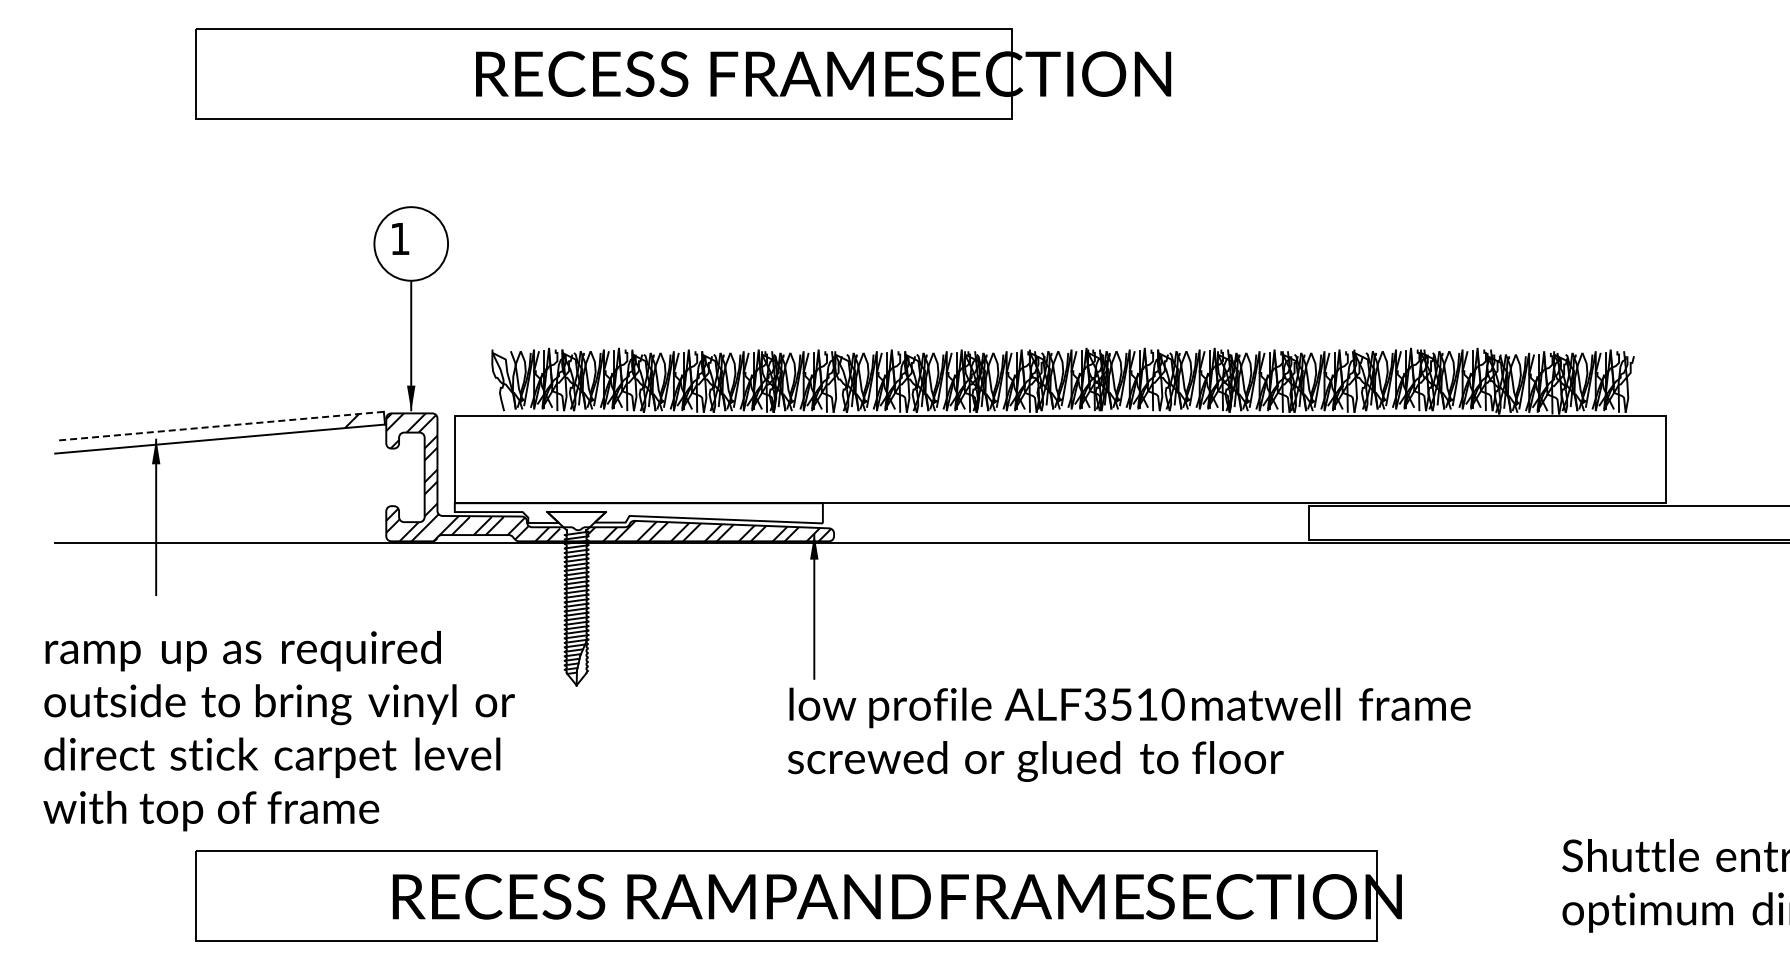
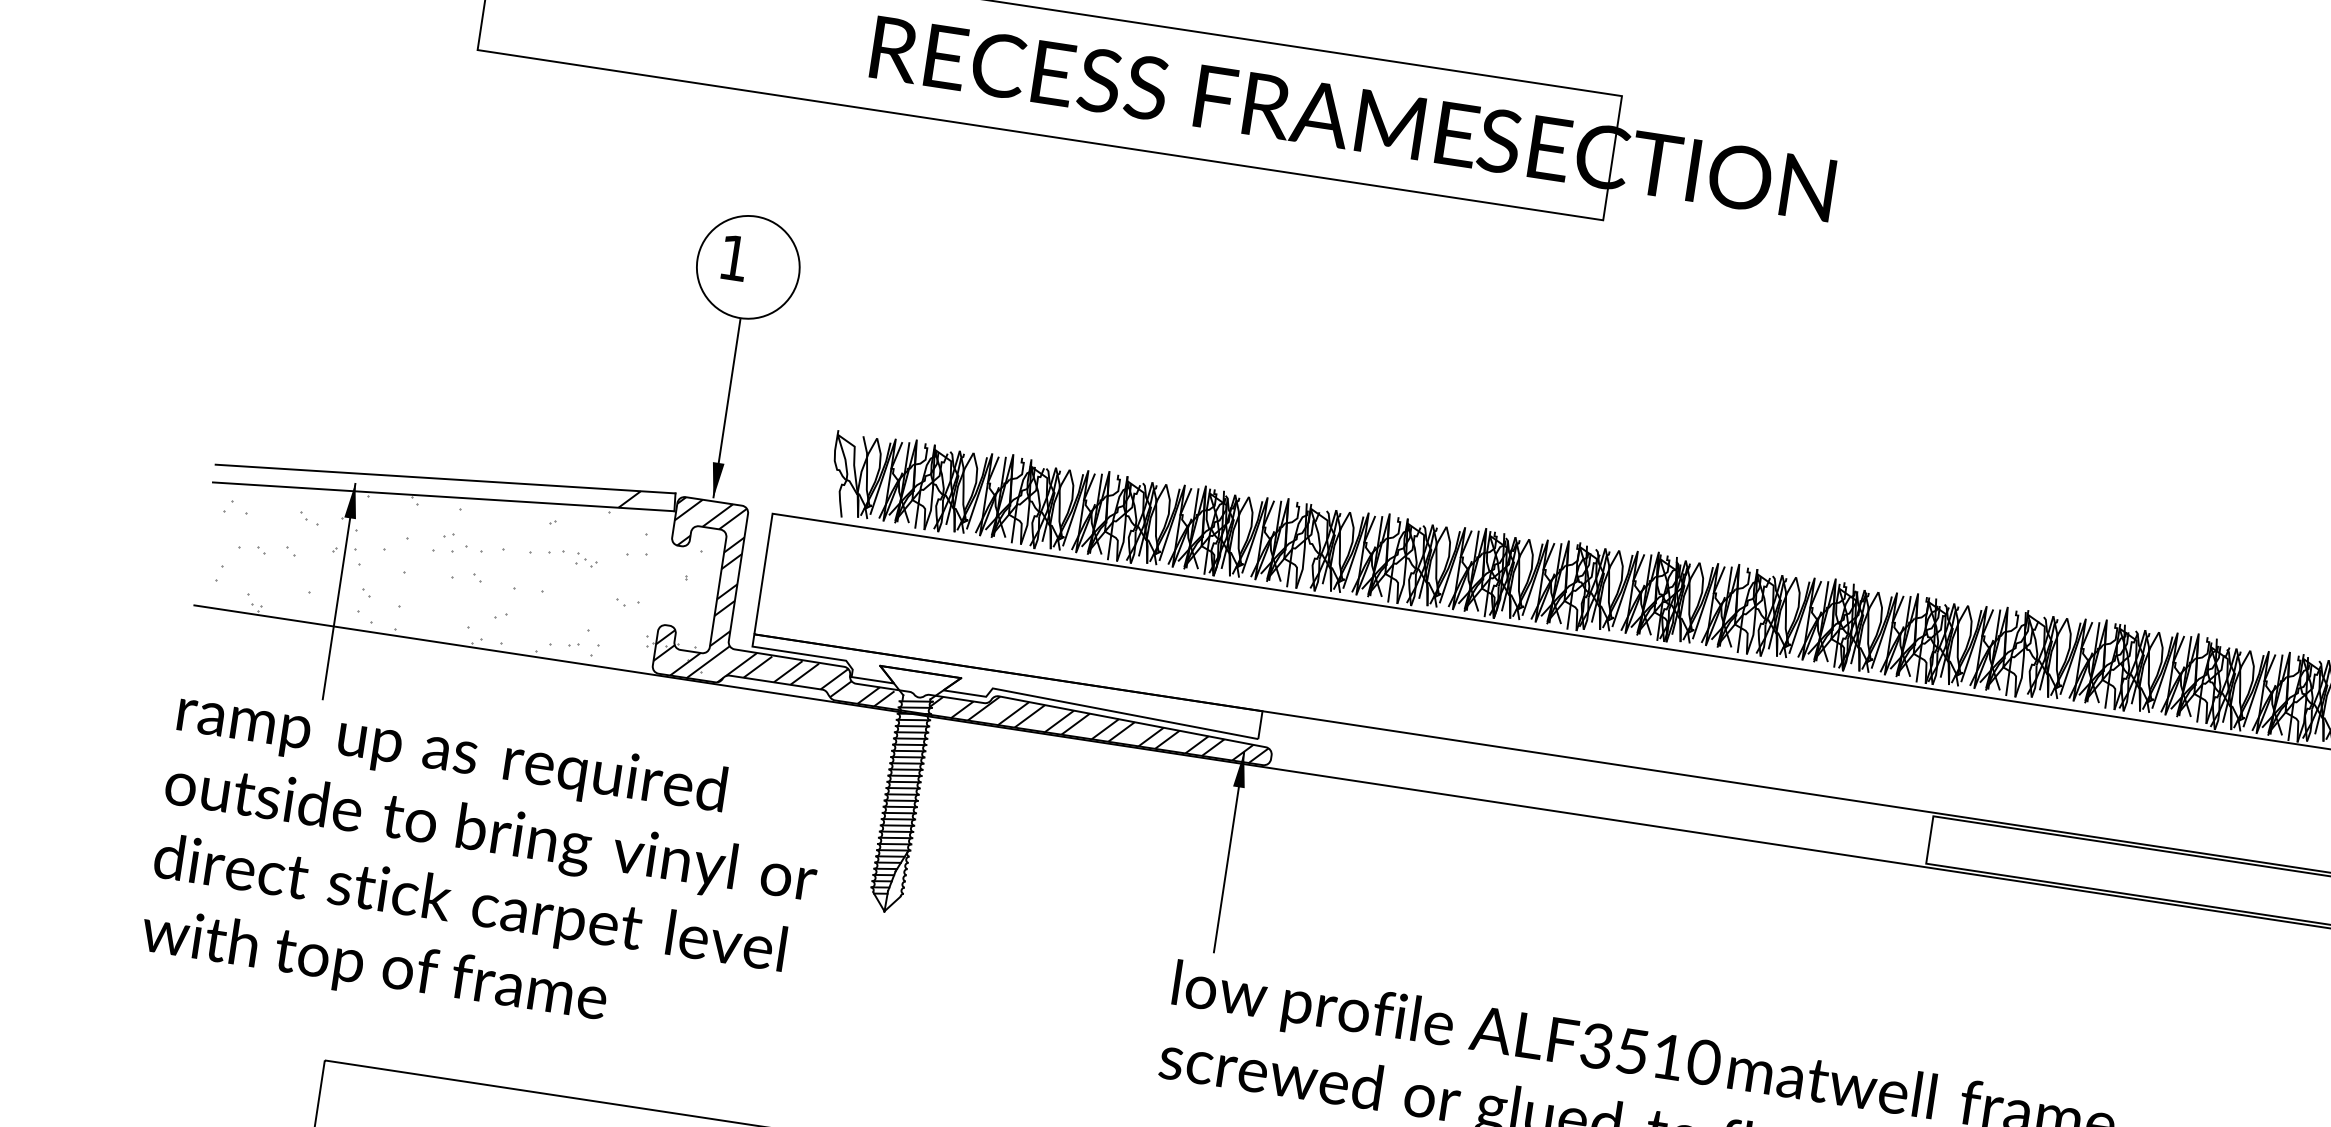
line: (219, 426) -> (445, 479), dashed -> solid
hatch: (243, 485) -> (466, 565), added
text: (278, 731) -> (483, 872), moved

